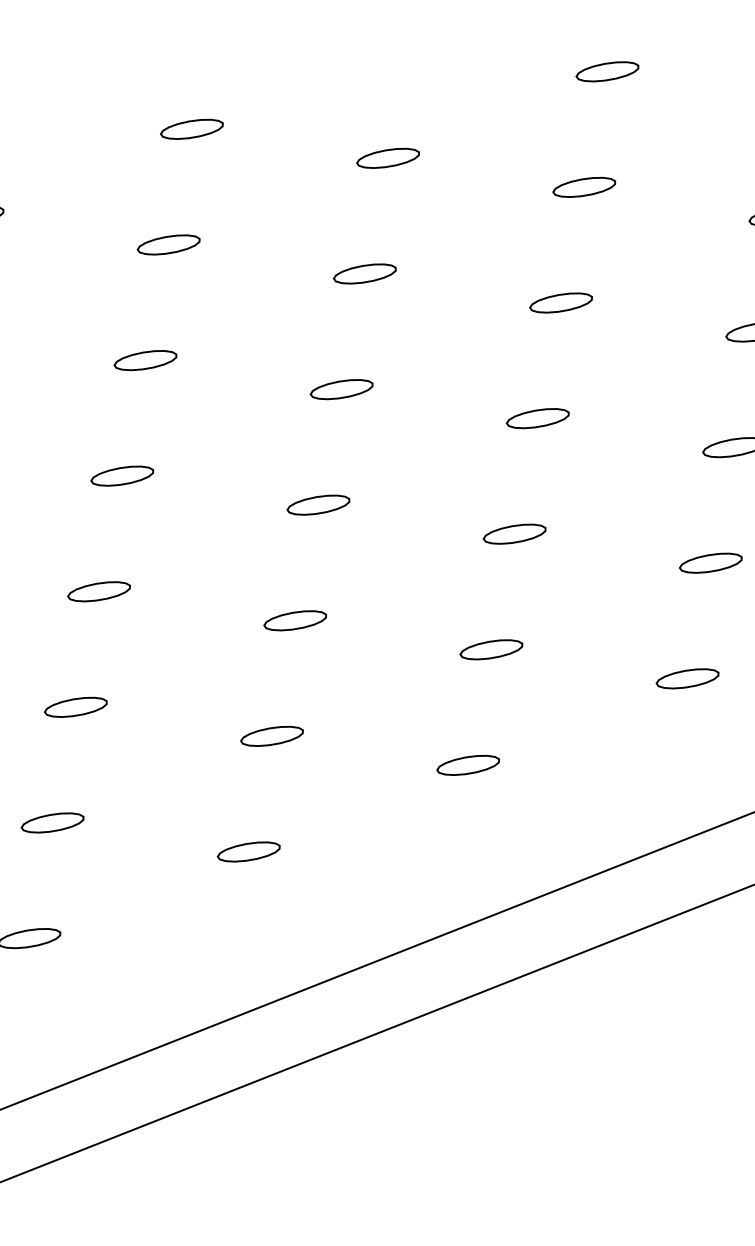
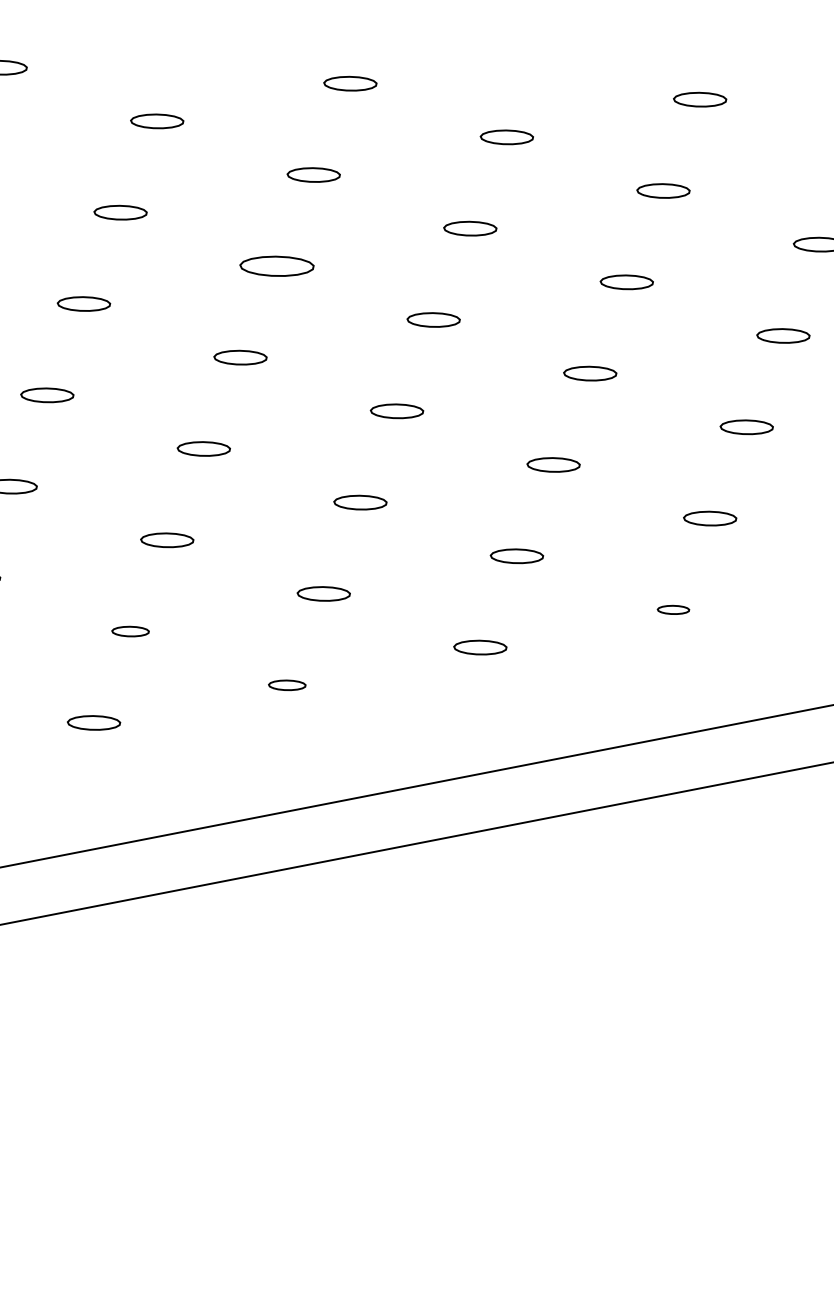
part: (146, 360) -> (277, 266), size x1.4
part: (687, 678) -> (673, 609), size x0.6
part: (52, 822) -> (130, 631), size x0.7
part: (249, 852) -> (287, 685), size x0.7

